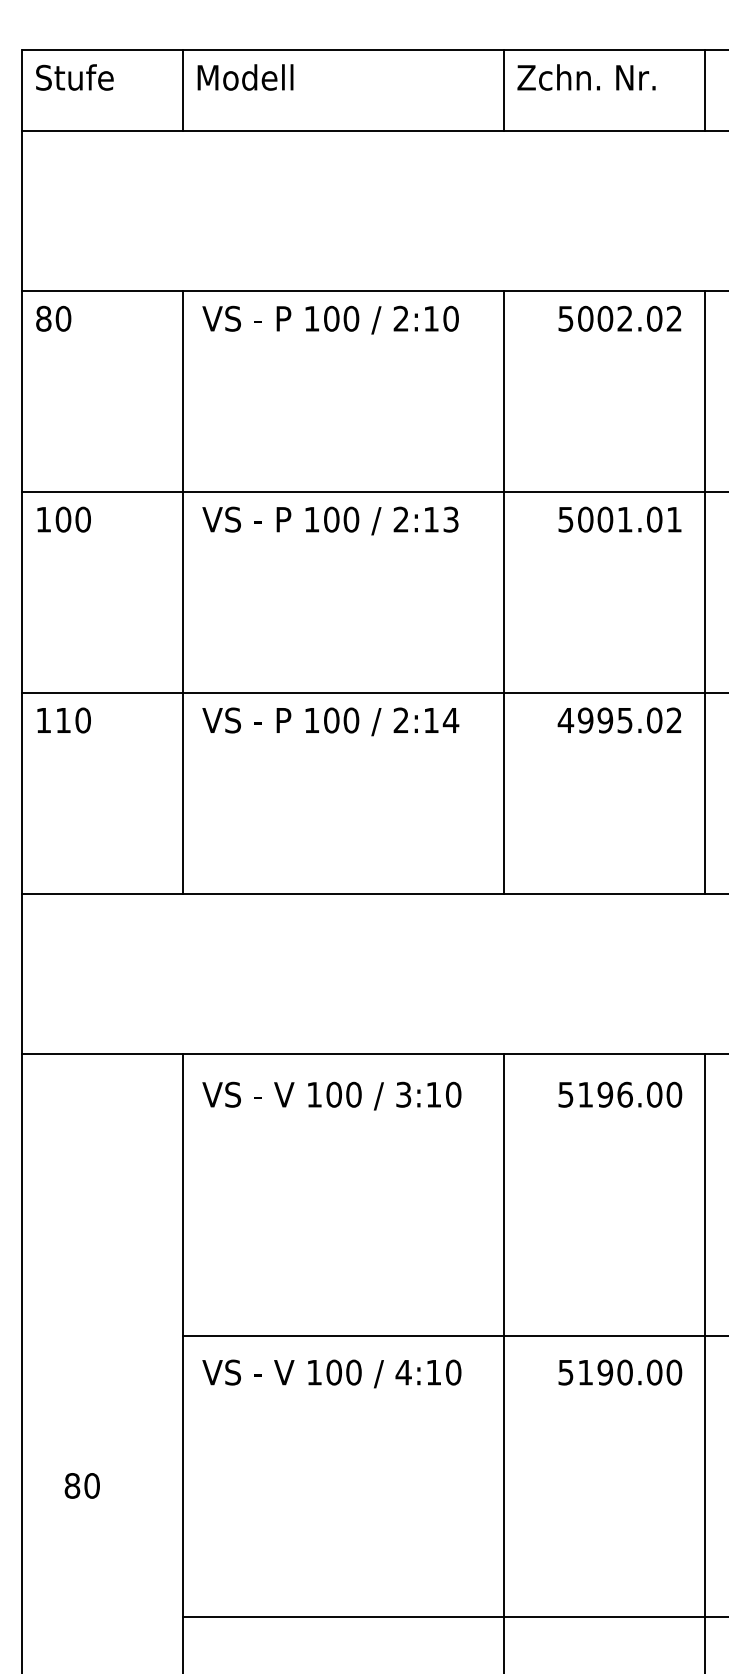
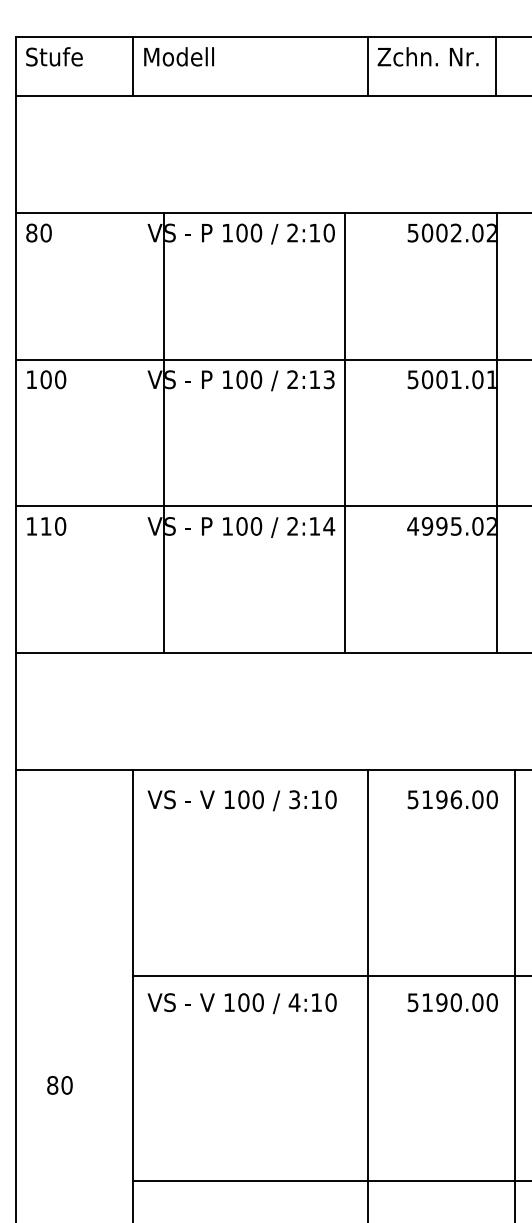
line: (704, 90) -> (495, 66), moved
line: (182, 592) -> (163, 432), moved
line: (503, 592) -> (344, 432), moved
line: (704, 592) -> (496, 432), moved

